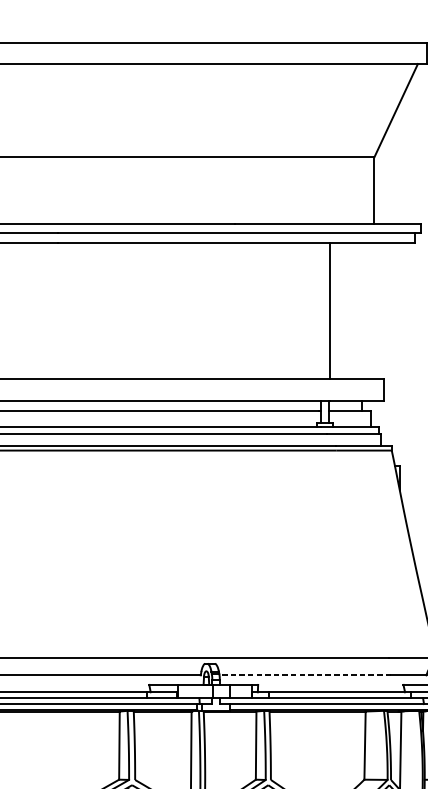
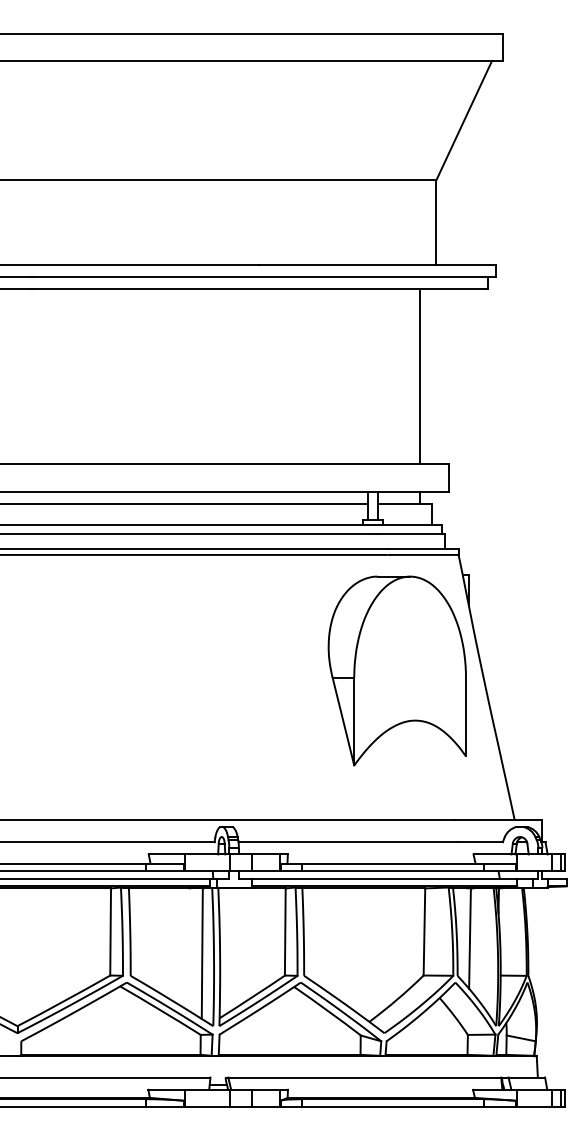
line: (329, 310) -> (419, 376), moved
part: (343, 540) -> (396, 670), added
line: (305, 675) -> (348, 842), dashed -> solid

